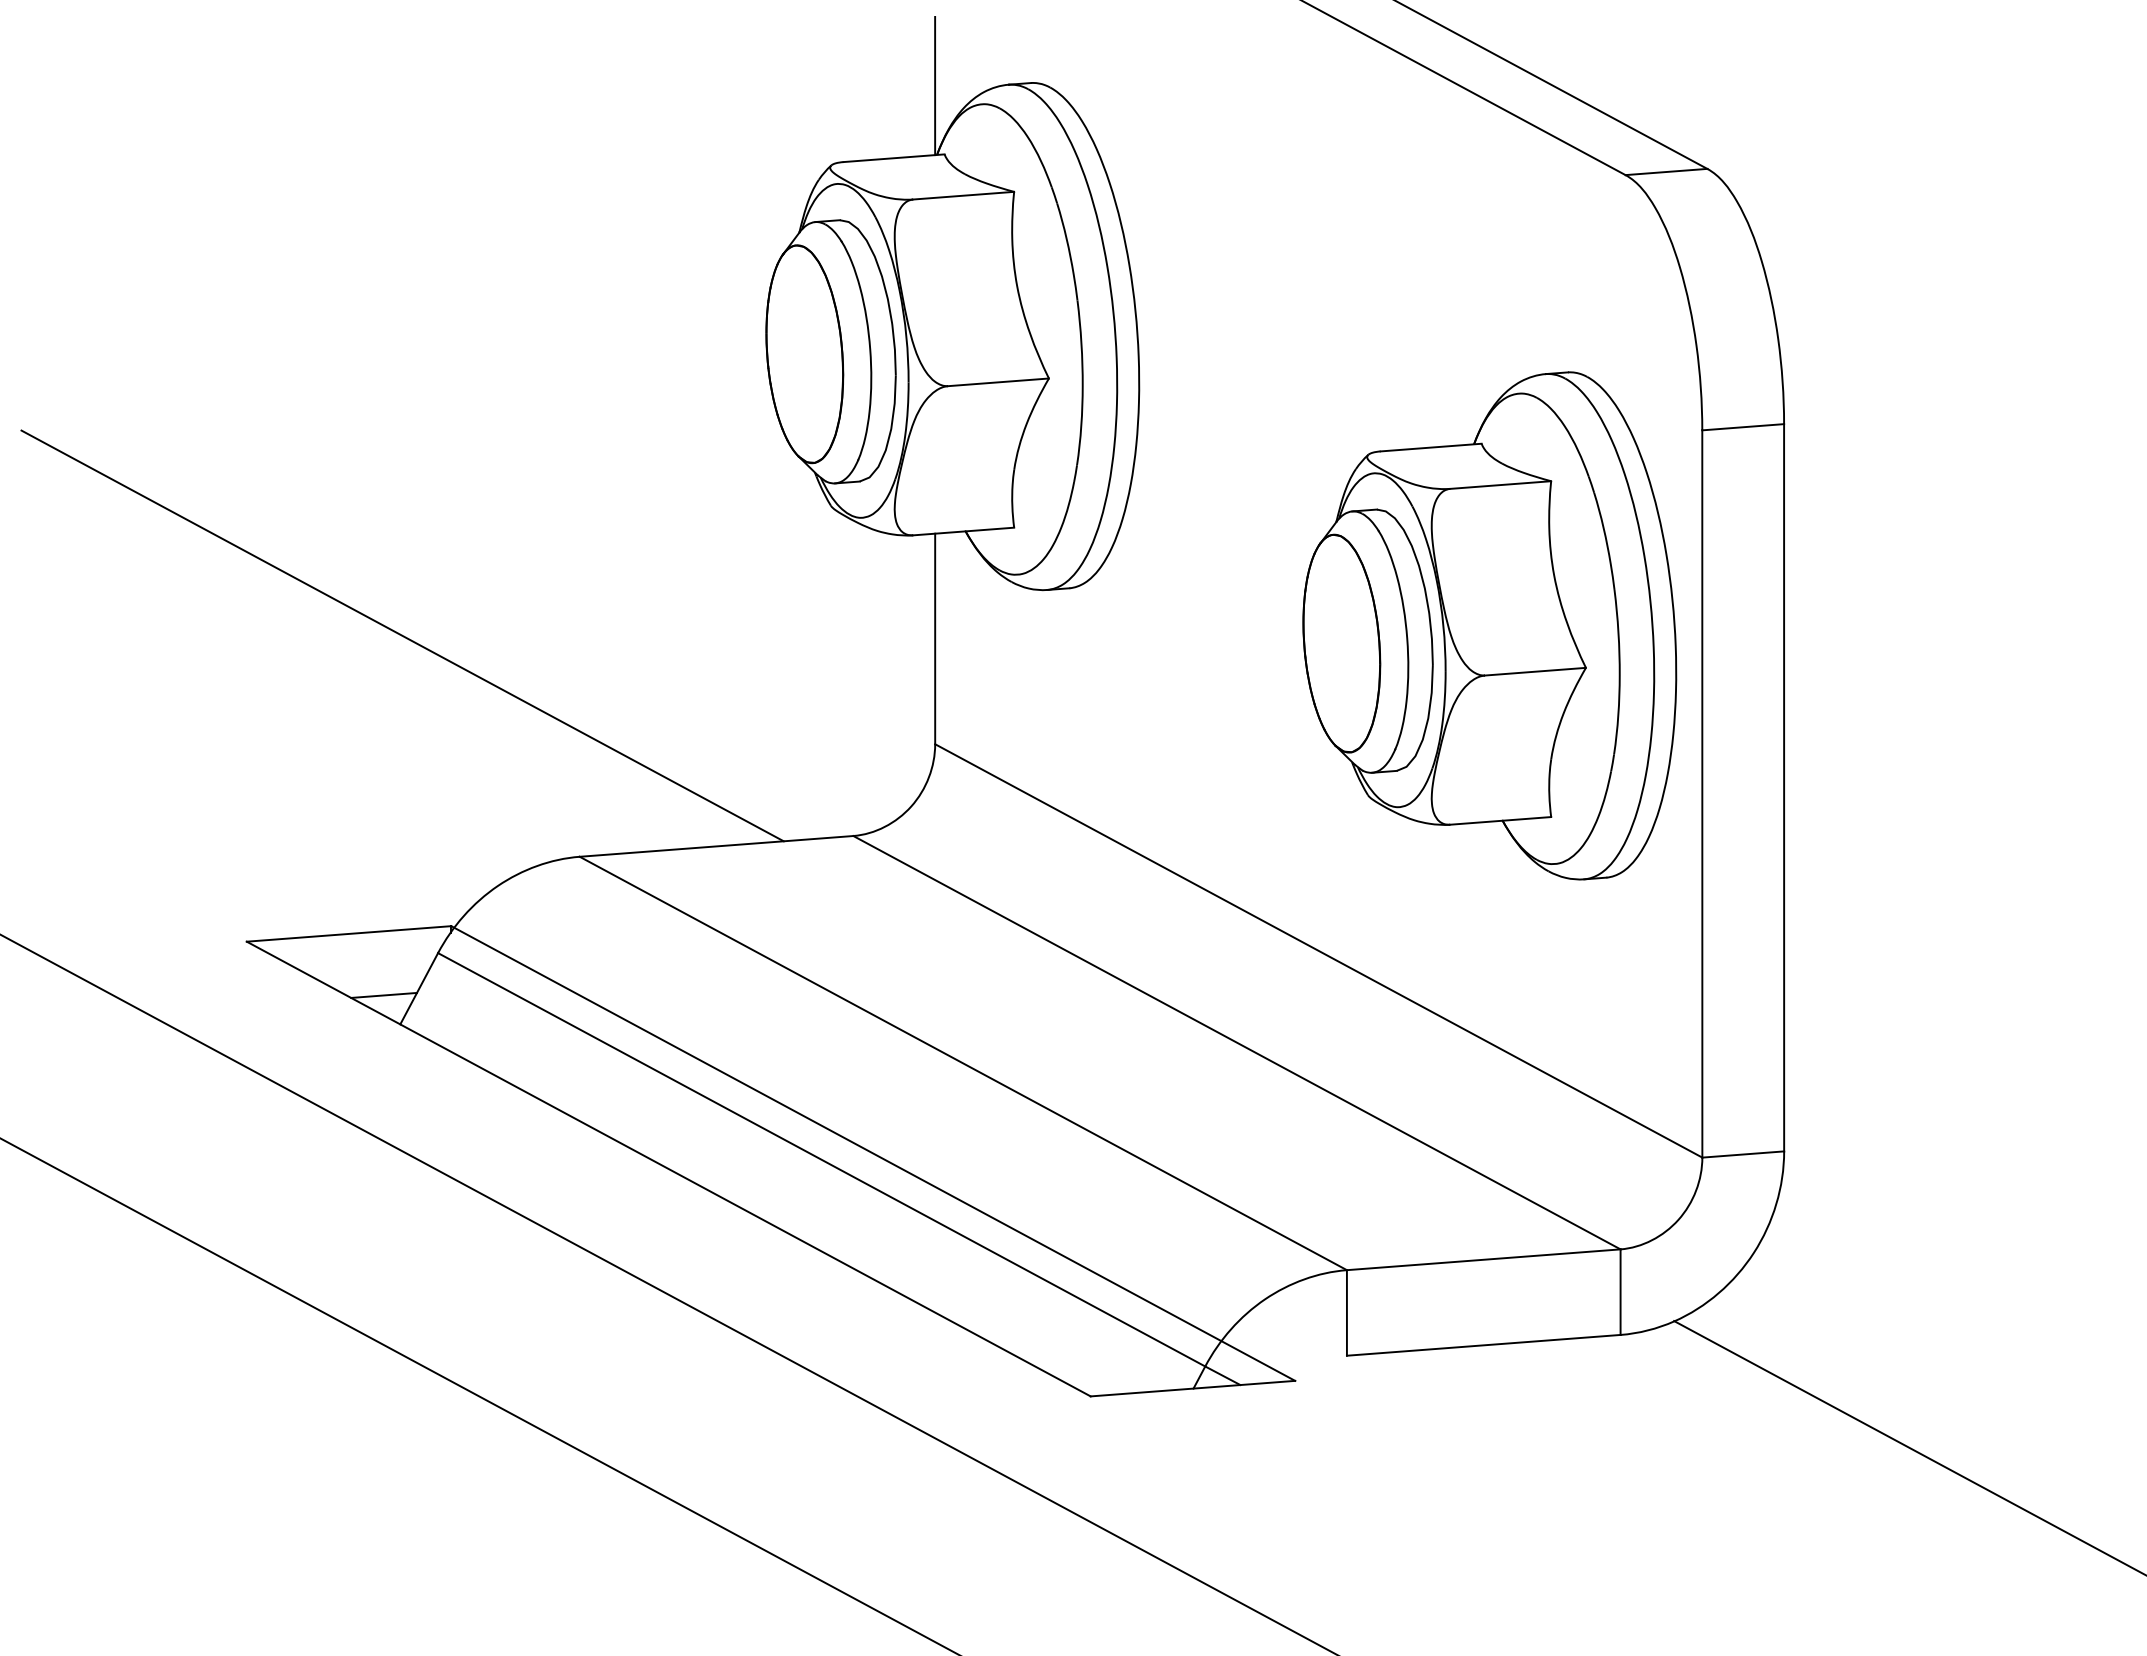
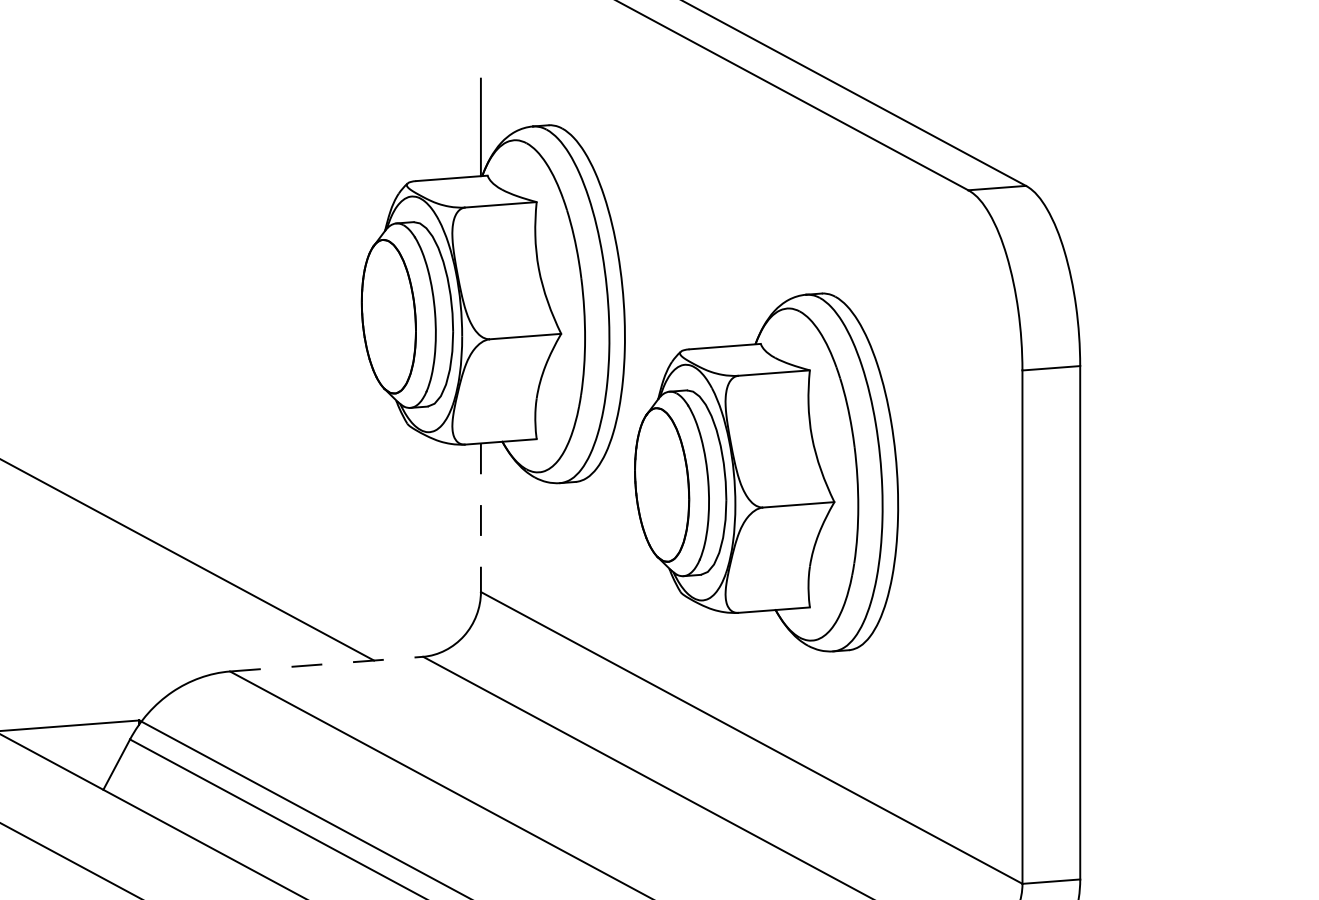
part: (1489, 625) -> (766, 472), moved
line: (935, 639) -> (481, 518), solid -> dashed
line: (717, 846) -> (327, 664), solid -> dashed
line: (384, 994) -> (92, 768), removed

